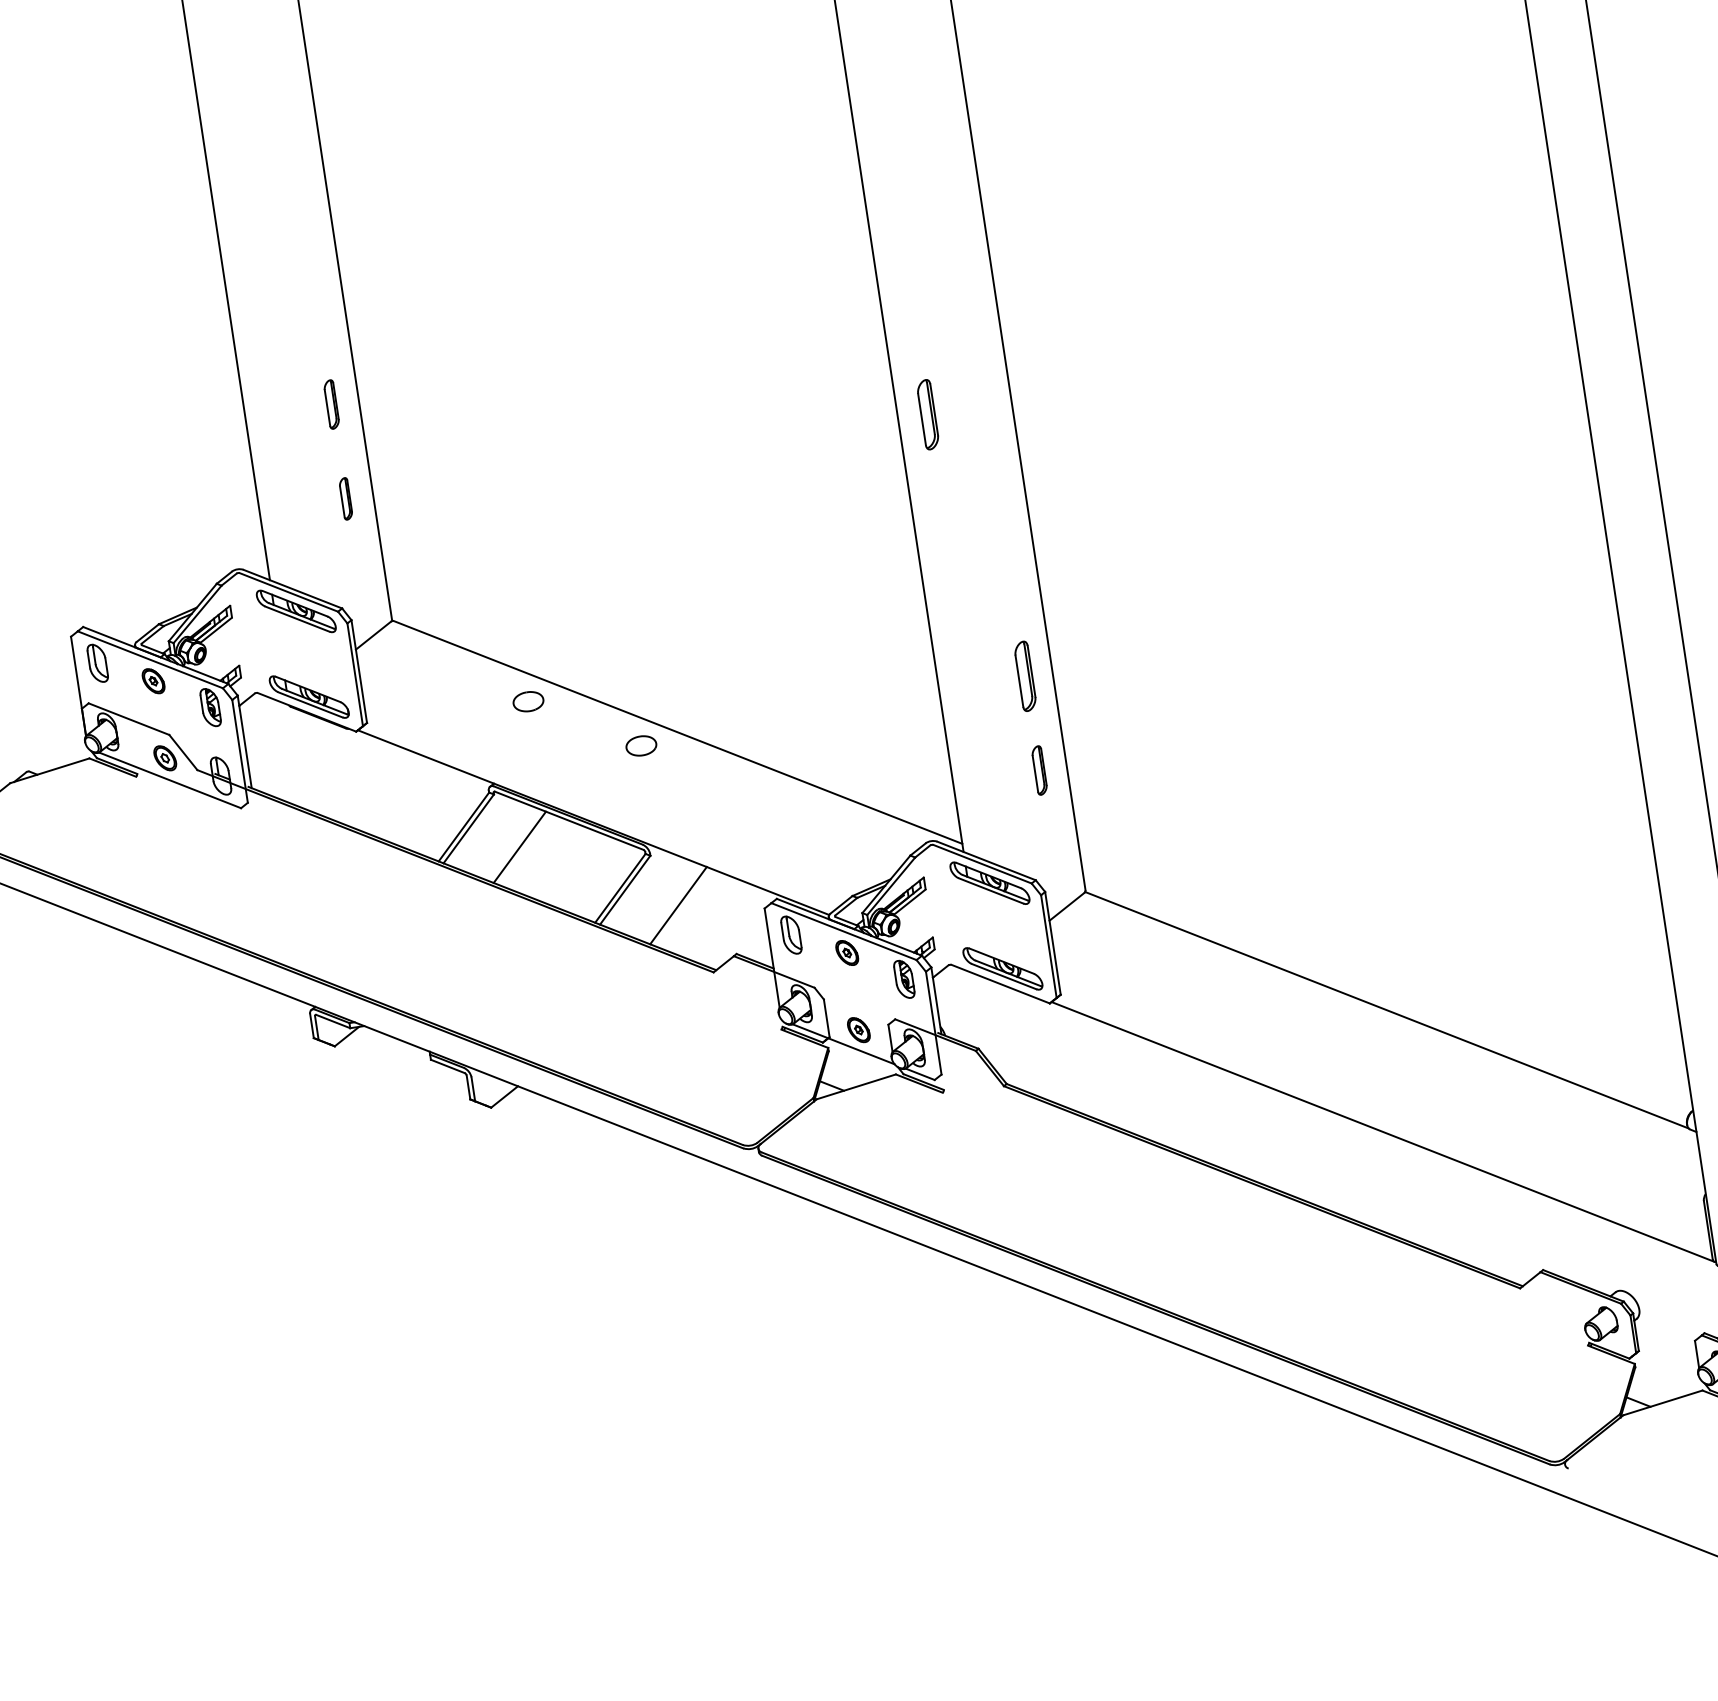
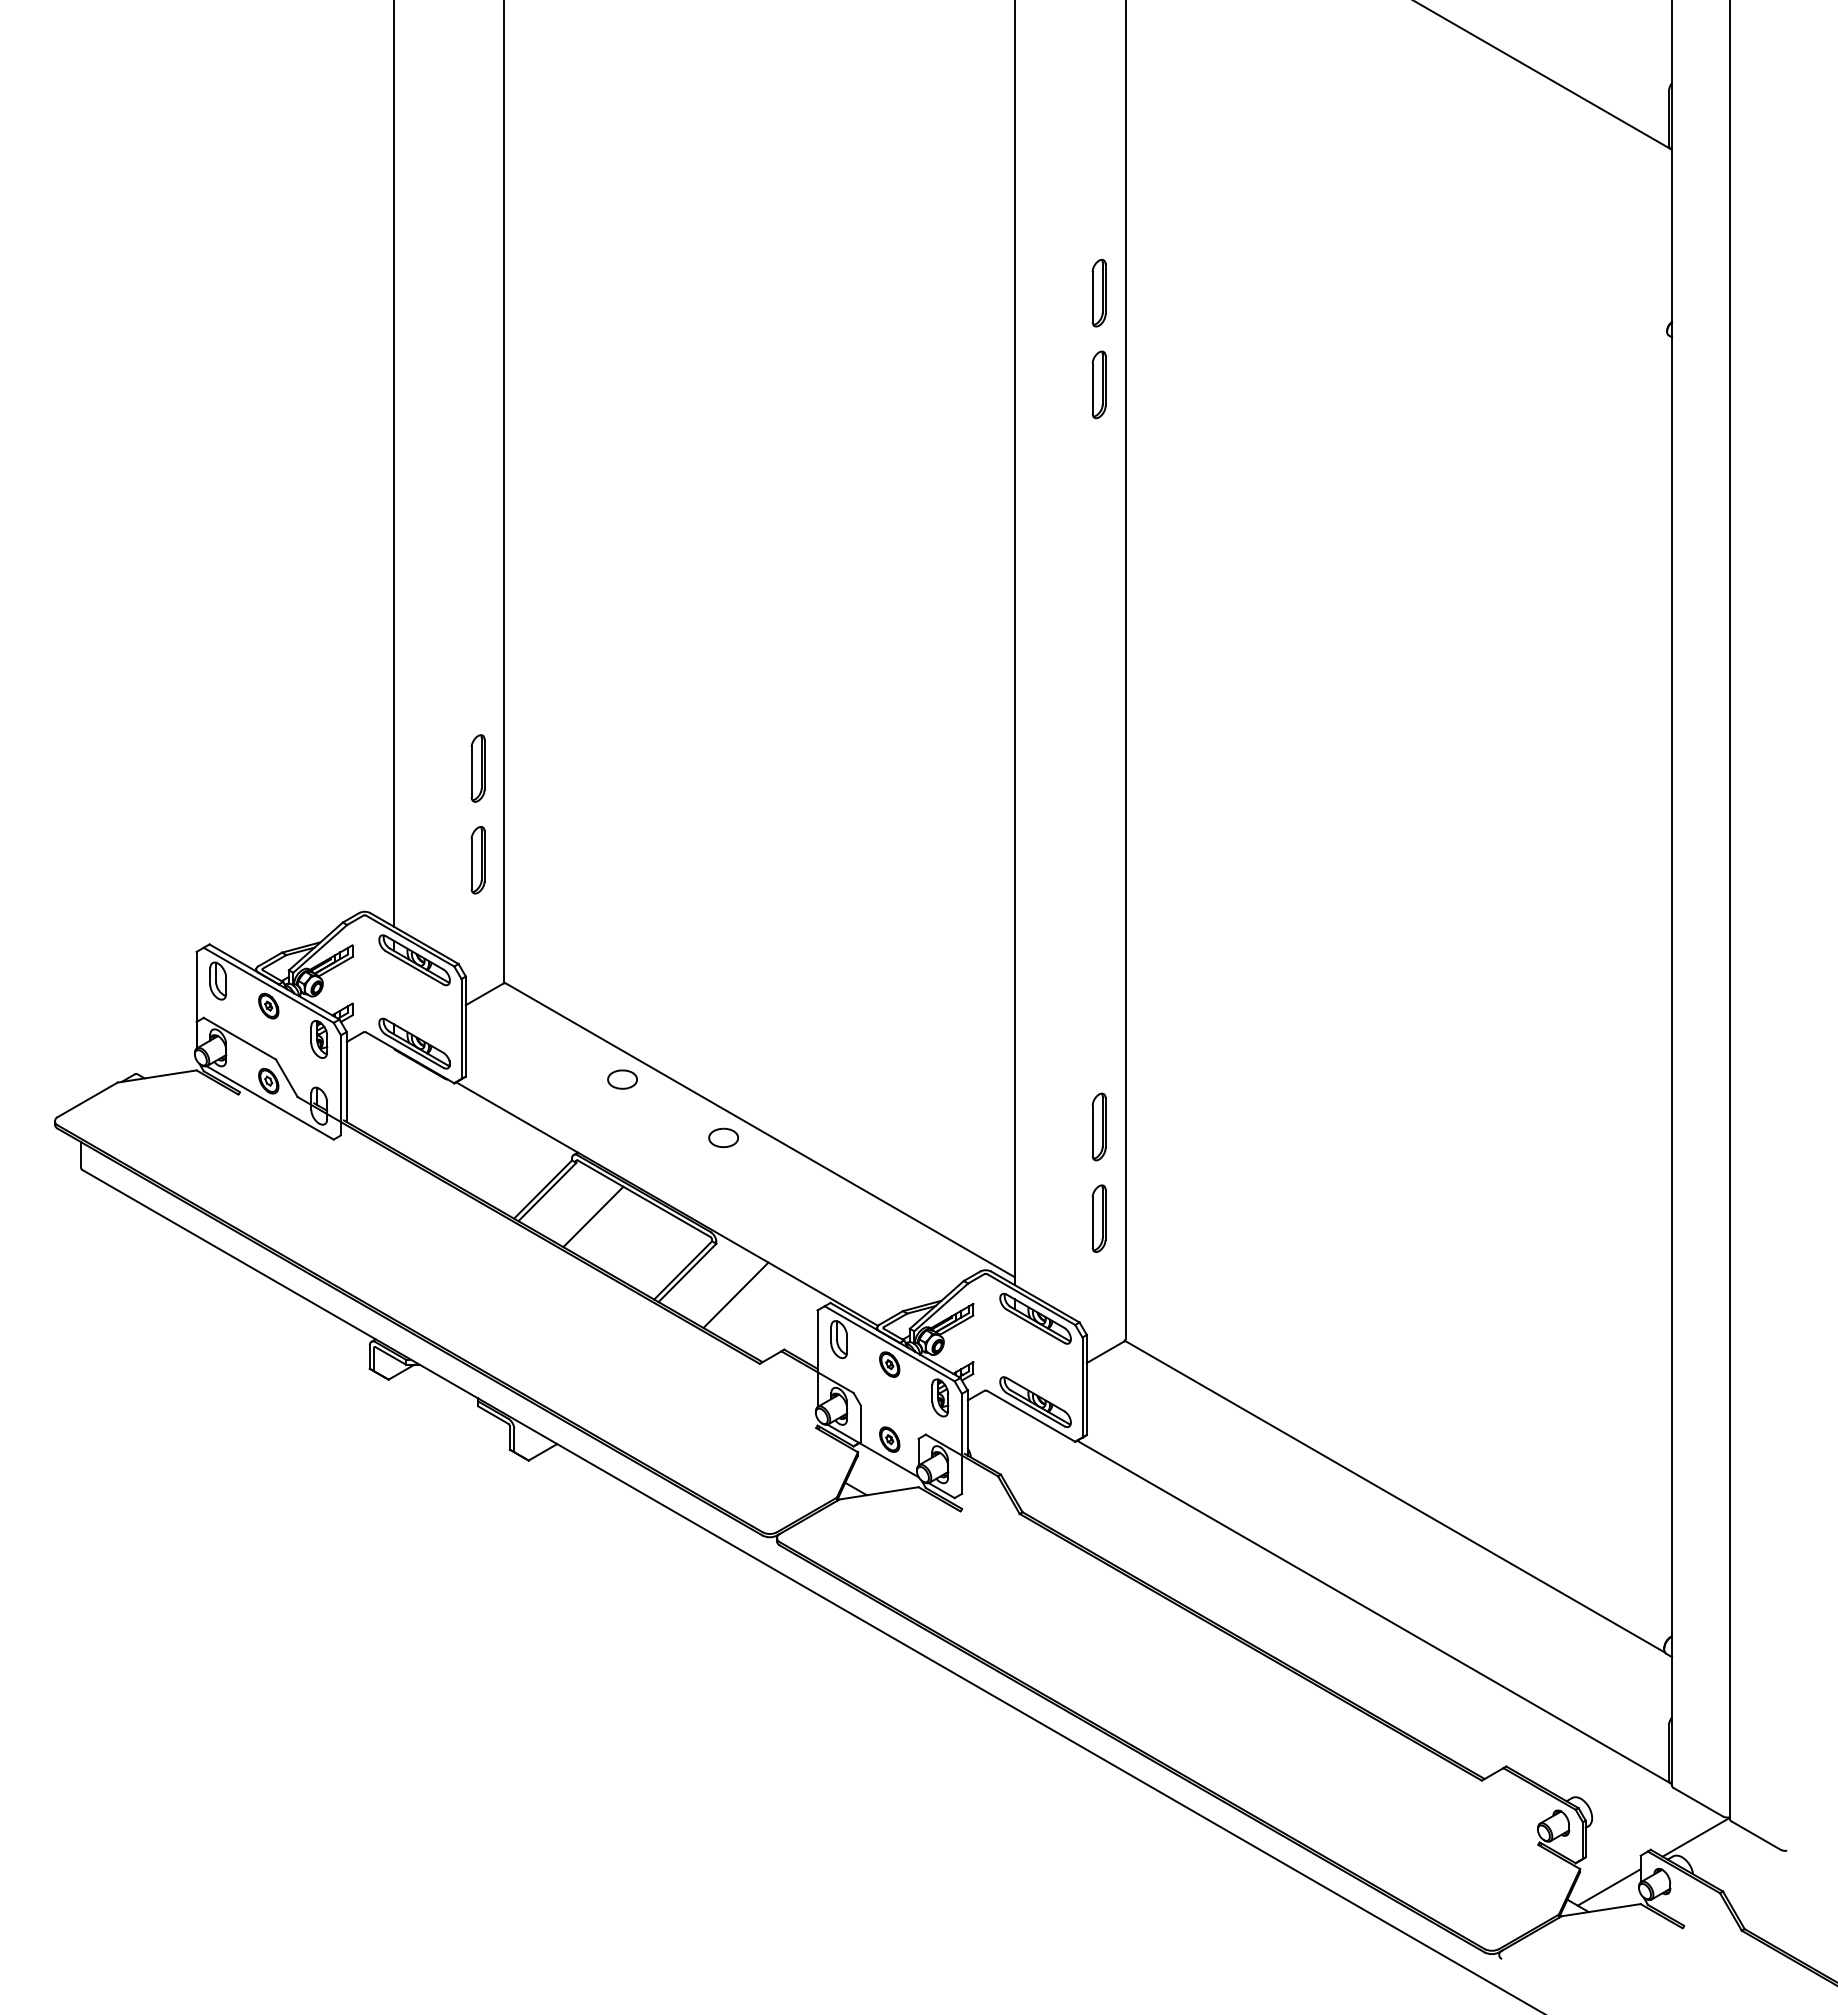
part: (331, 404) -> (477, 768), size x1.43
part: (927, 414) -> (1043, 863), removed
part: (345, 499) -> (477, 860), size x1.67
part: (1039, 770) -> (1098, 1218), size x1.43
line: (1666, 1378) -> (1608, 1887), added

